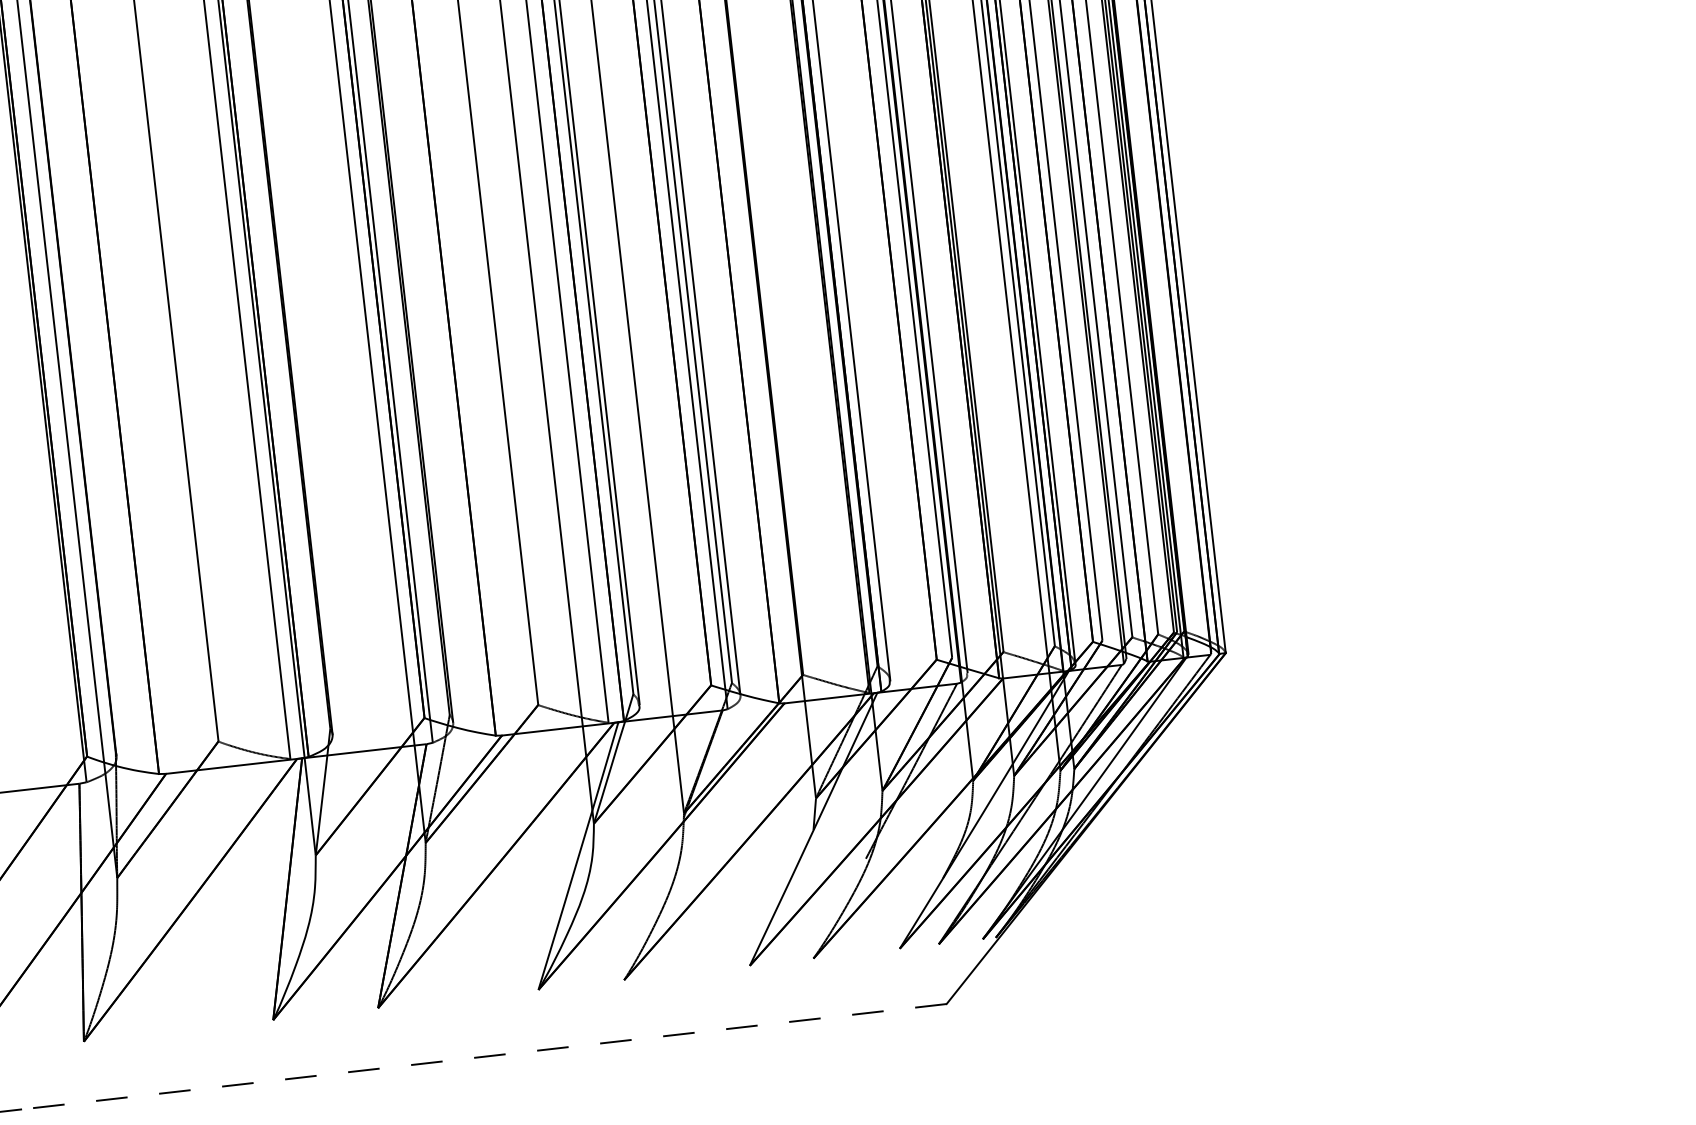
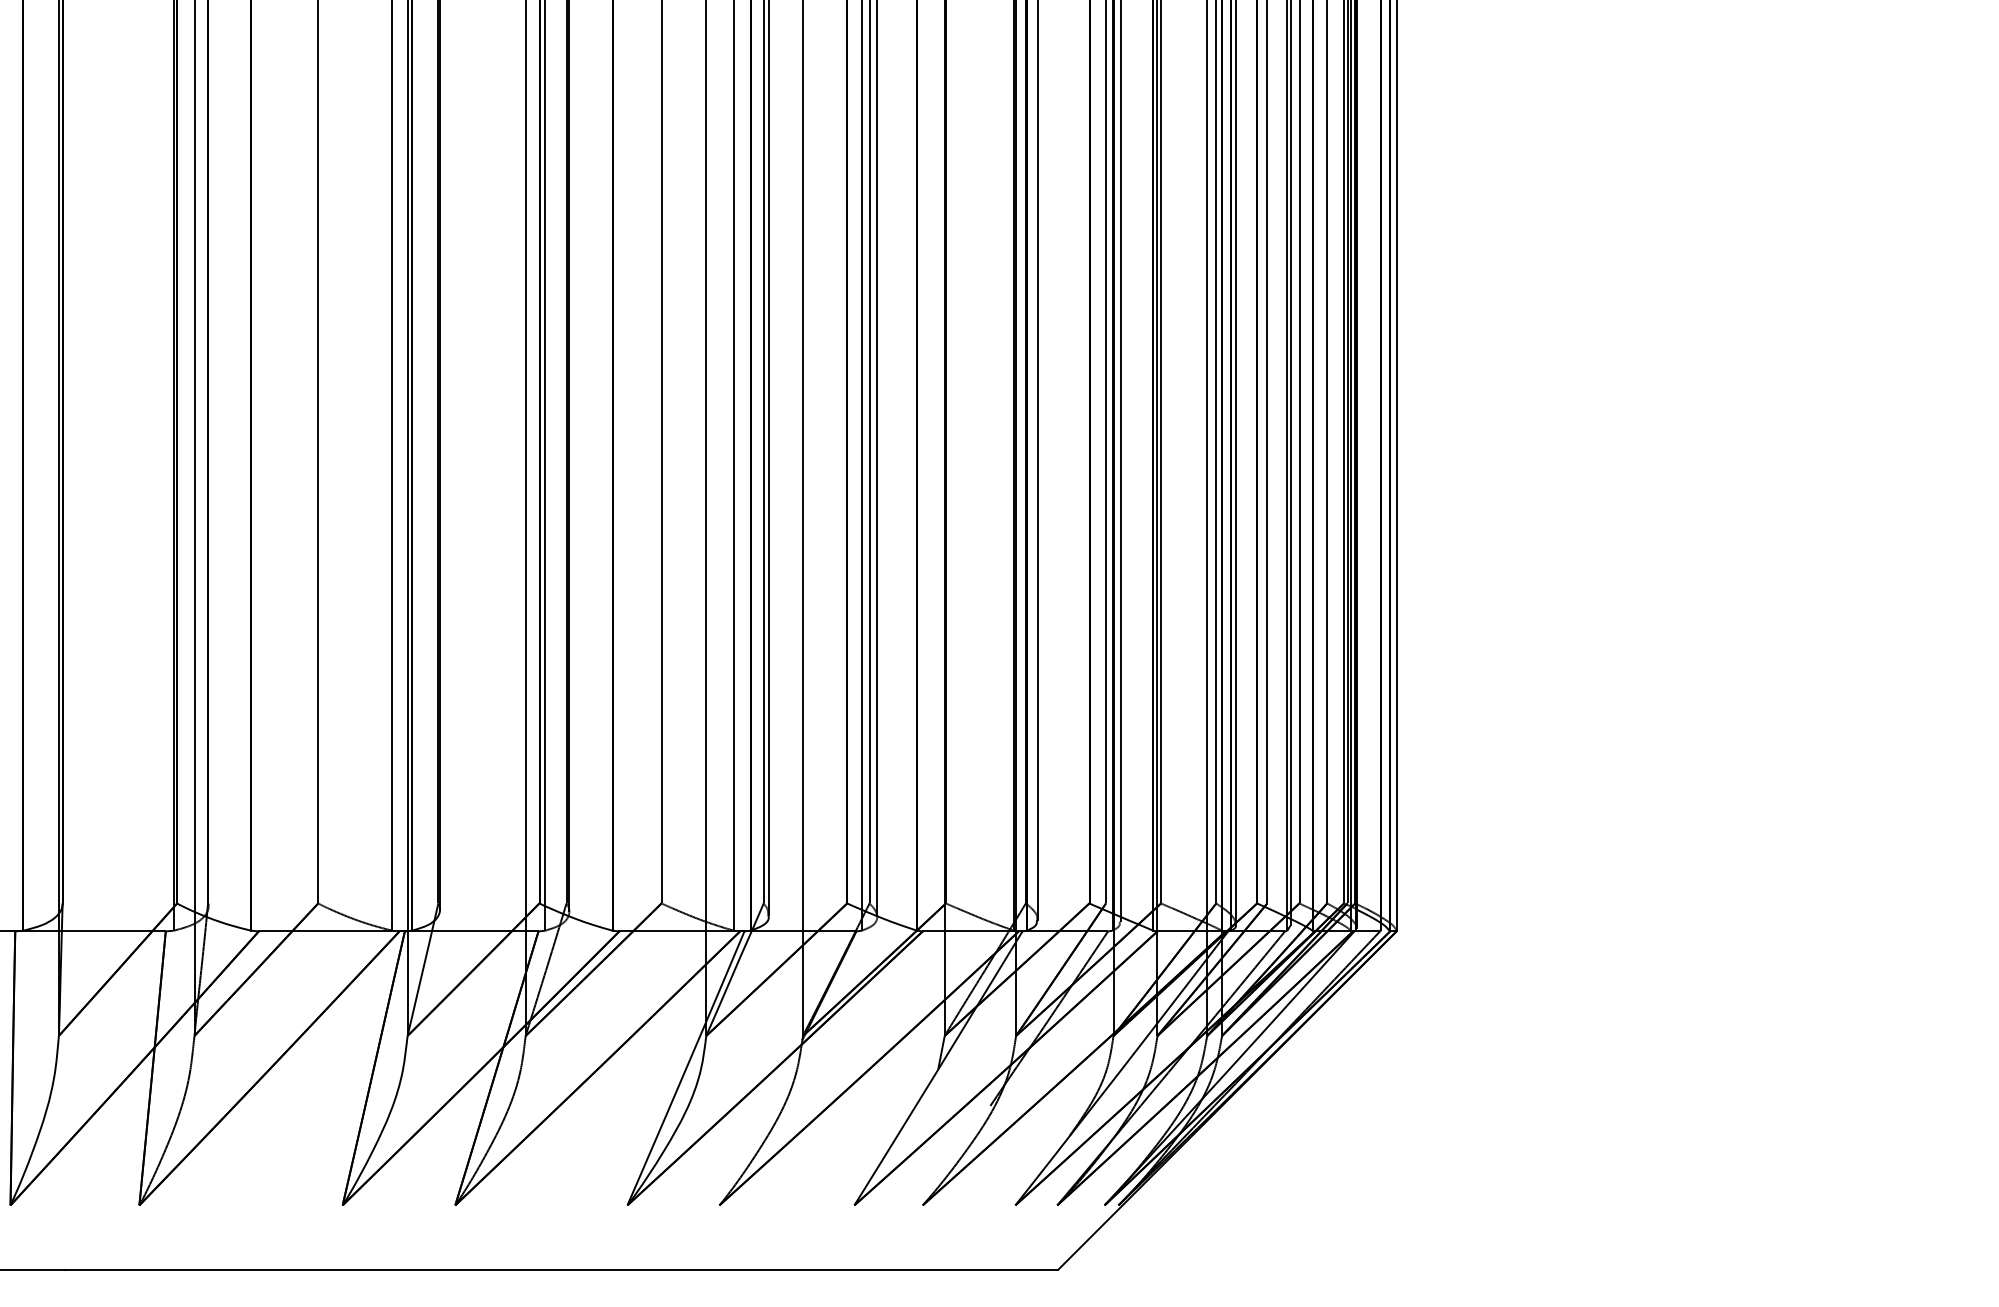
line: (483, 1056) -> (561, 1269), dashed -> solid

